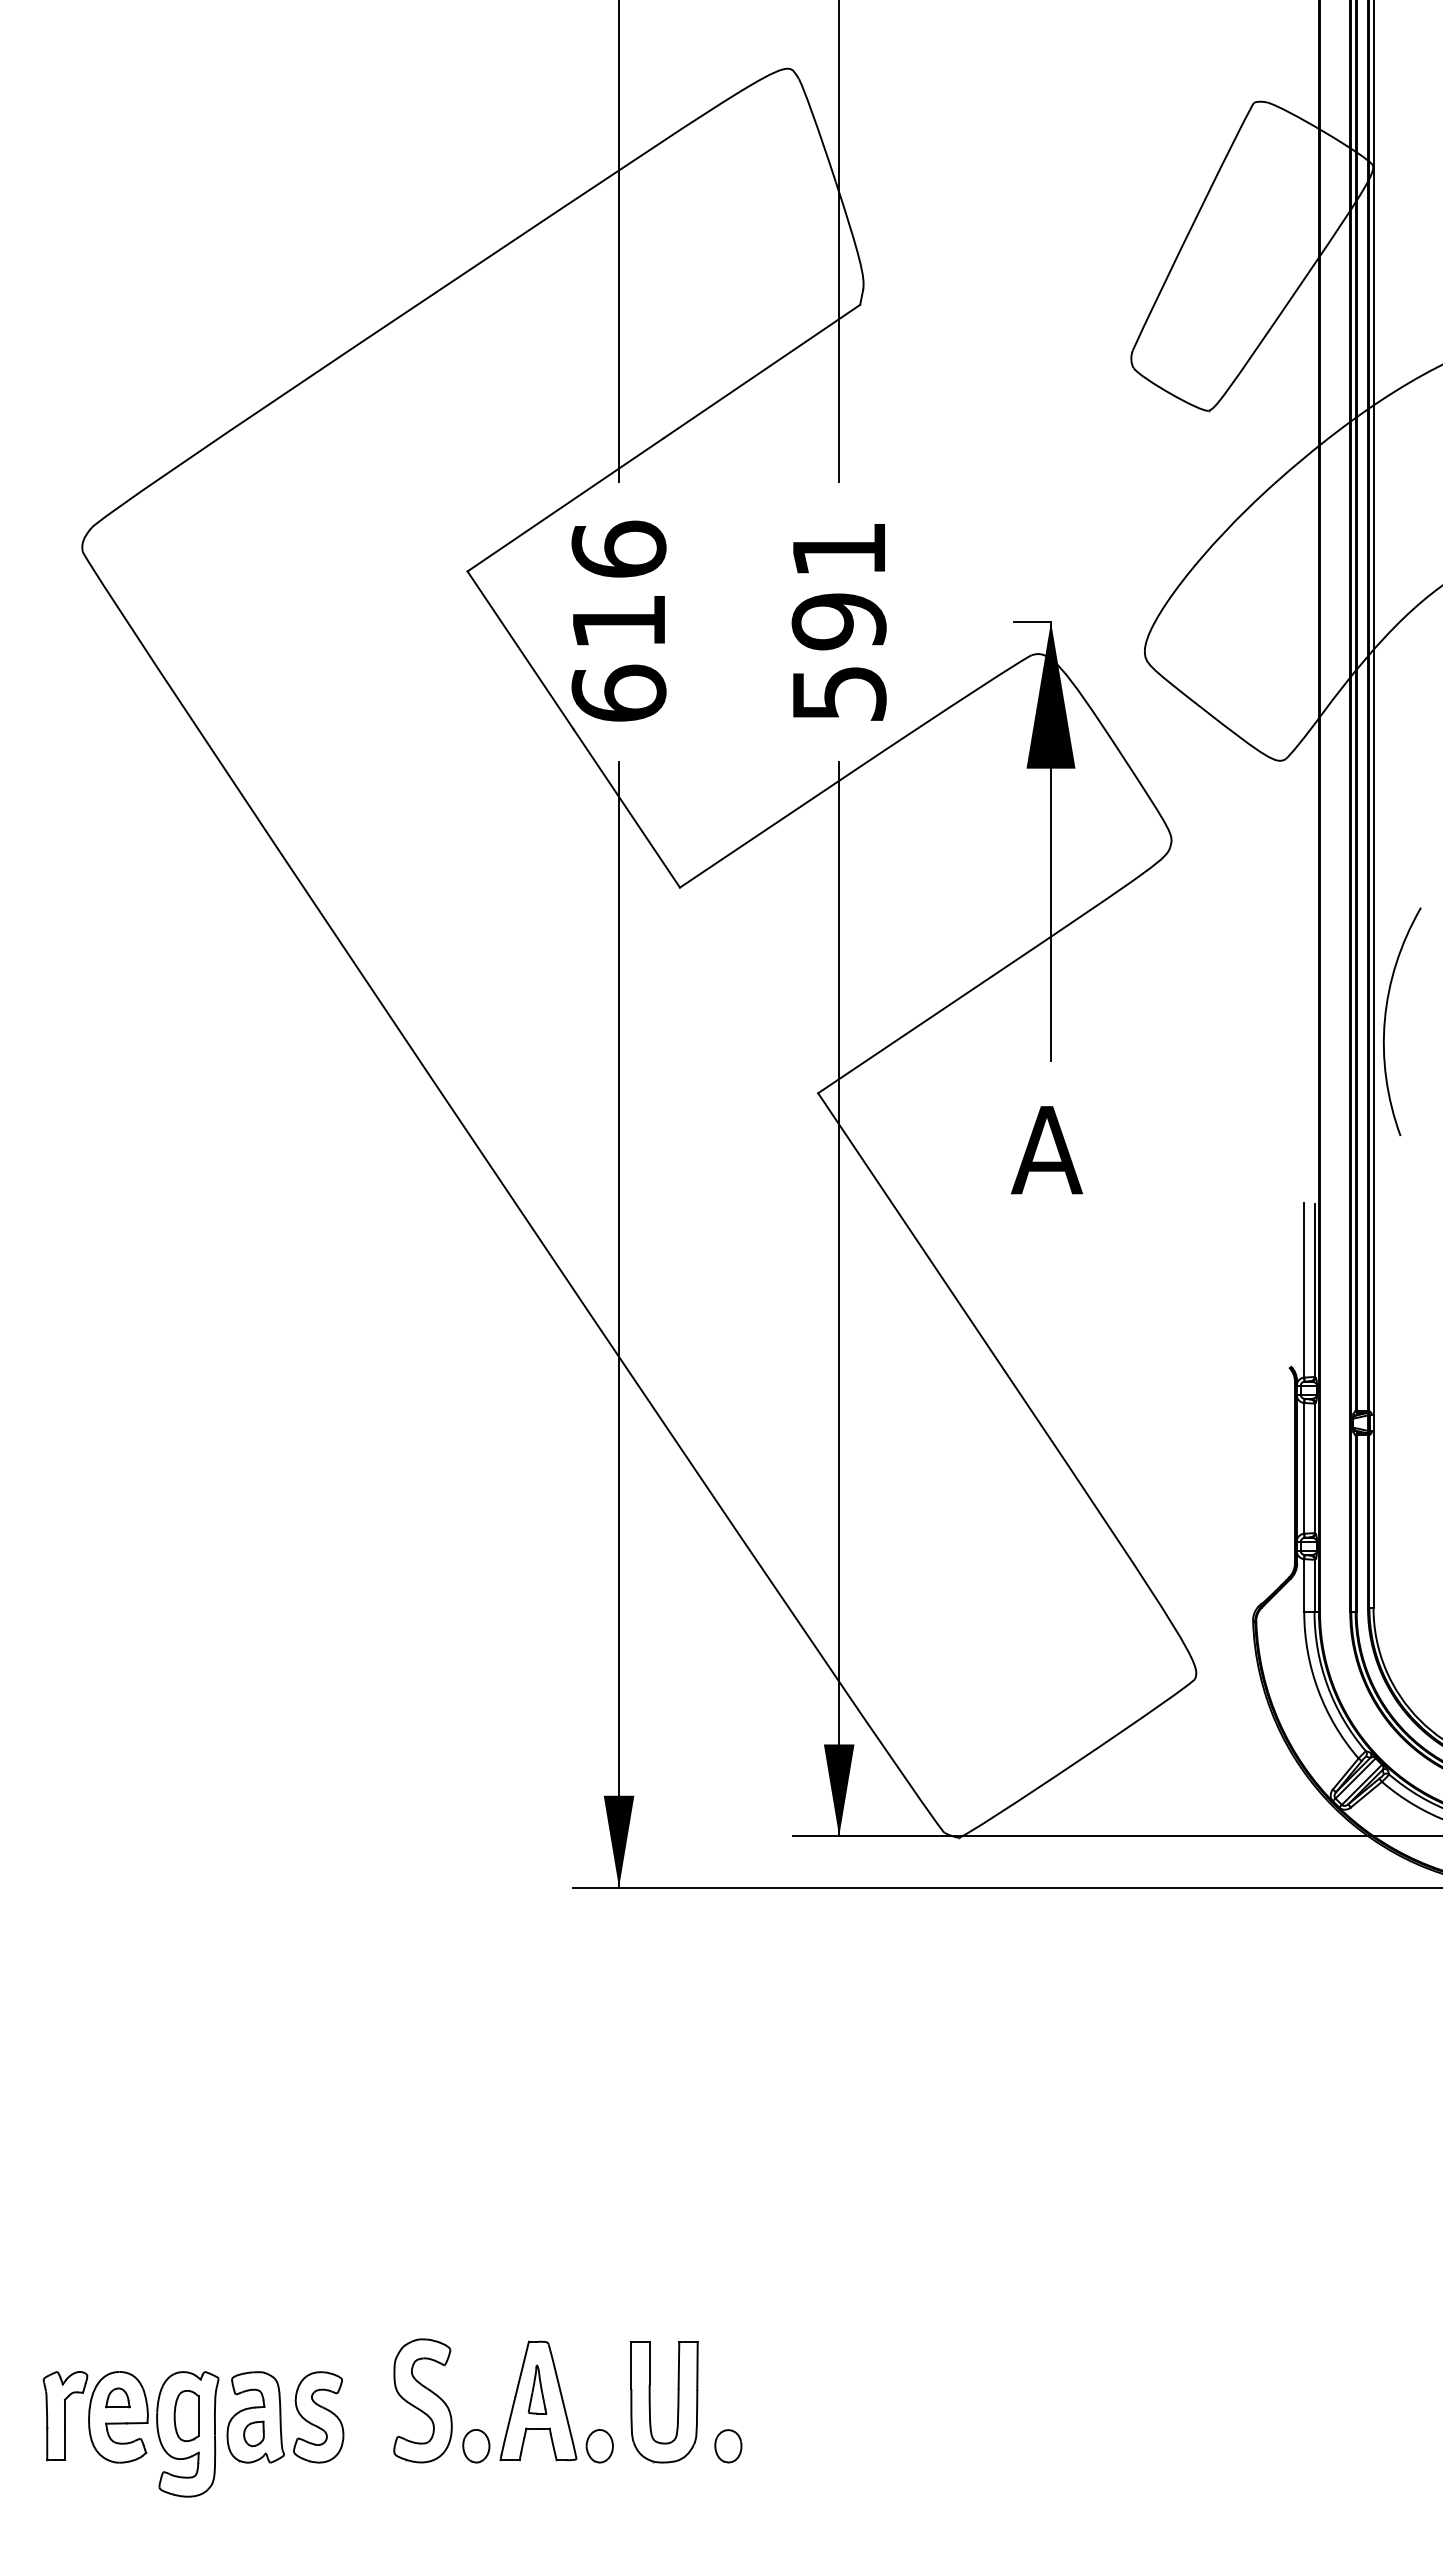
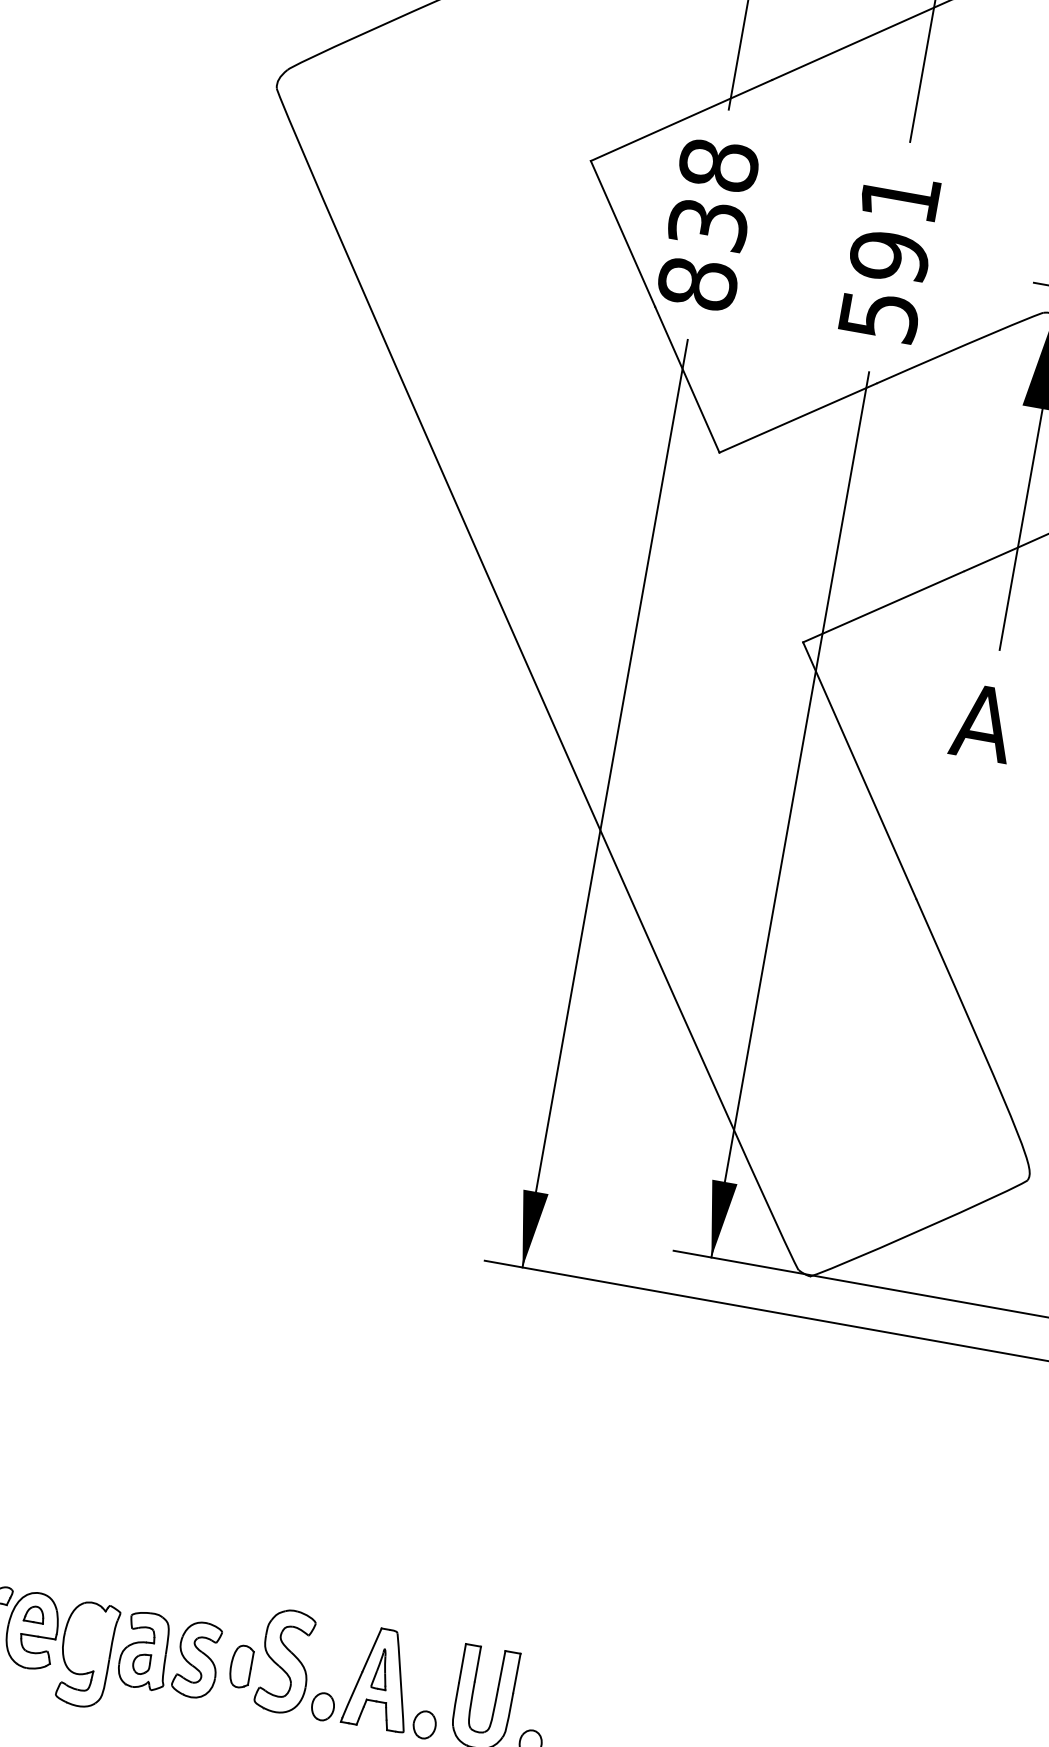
text: (618, 620) -> (708, 223), 616 -> 838
part: (186, 2415) -> (241, 1666), moved

